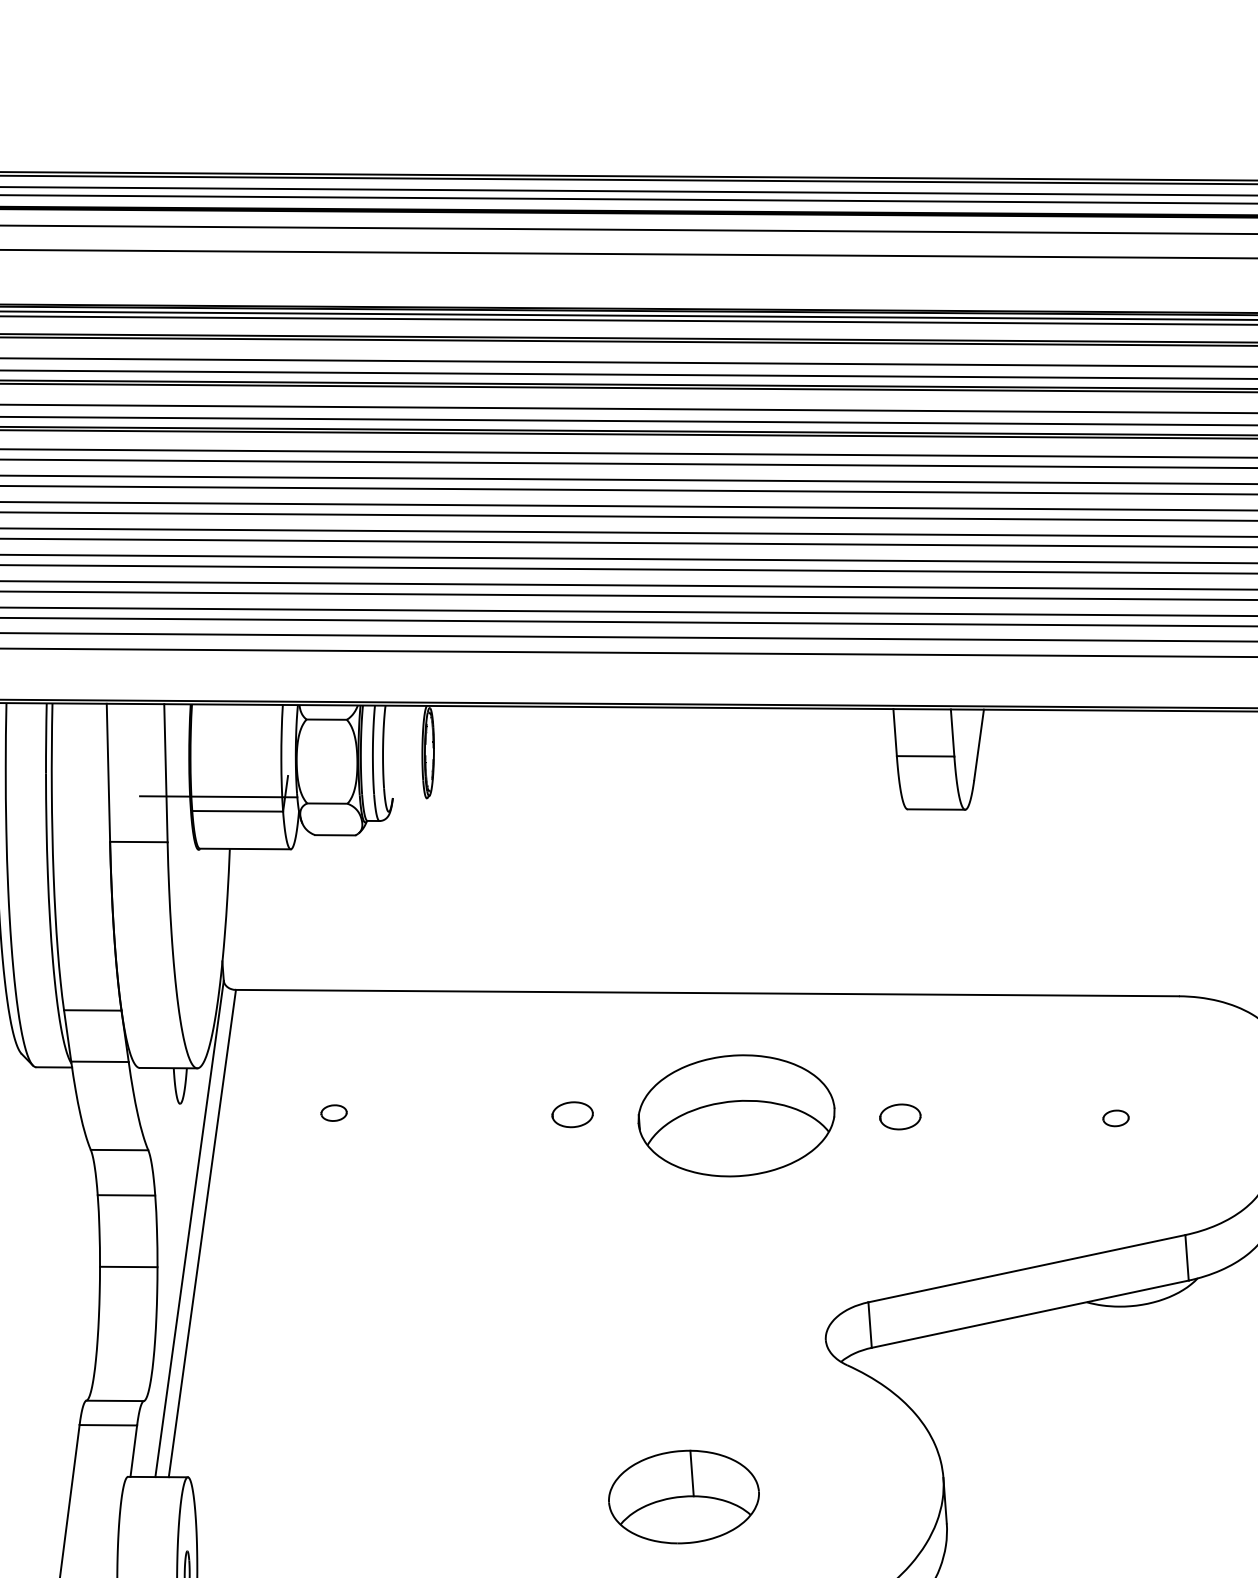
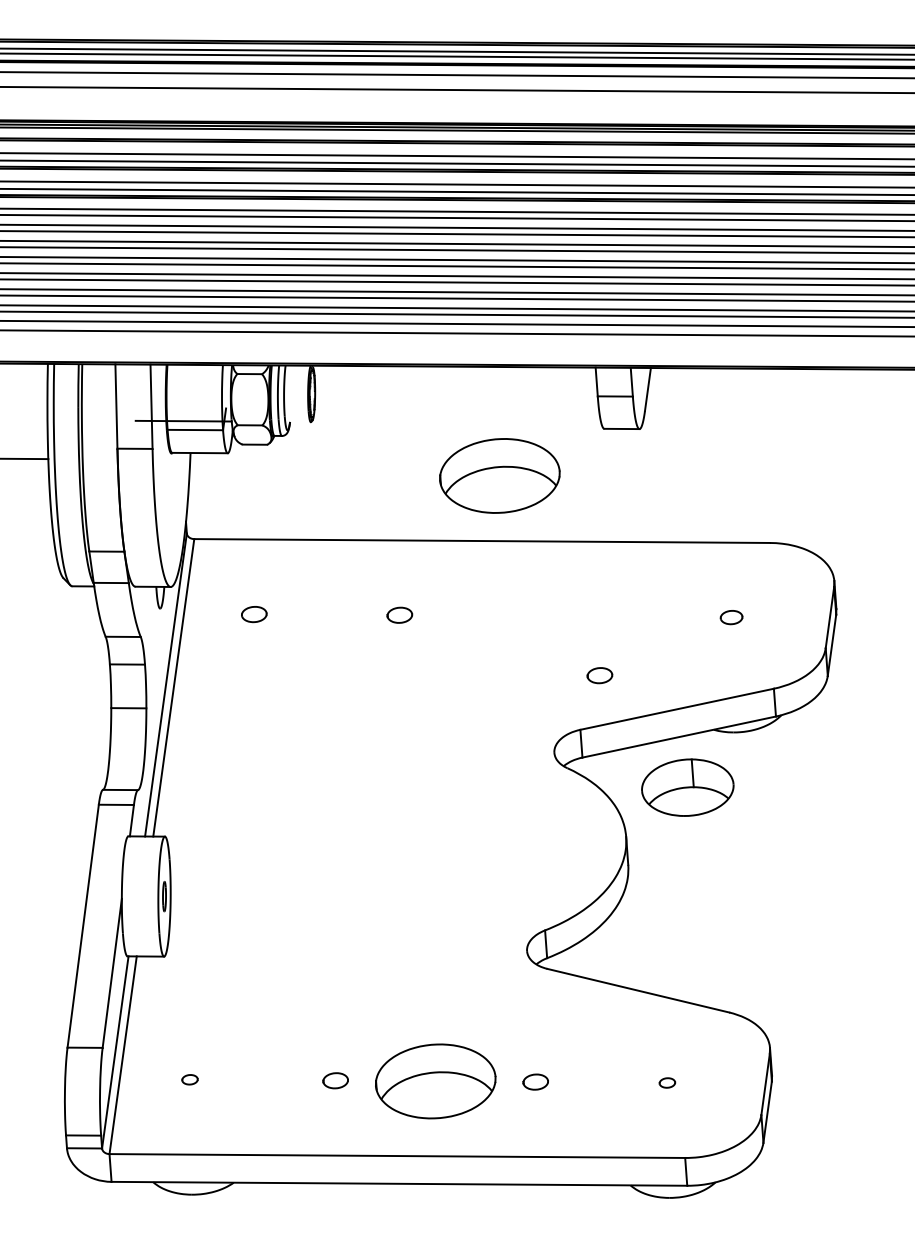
part: (332, 1111) -> (253, 613), size x1.6
part: (735, 1115) -> (499, 475), moved
part: (899, 1116) -> (599, 675), moved
part: (1115, 1118) -> (731, 617), size x1.4
part: (683, 1496) -> (687, 787), moved

